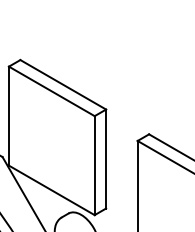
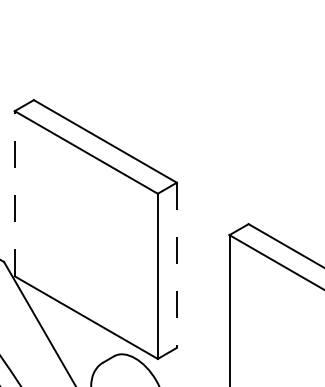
line: (8, 115) -> (13, 192), solid -> dashed
line: (106, 159) -> (177, 266), solid -> dashed

